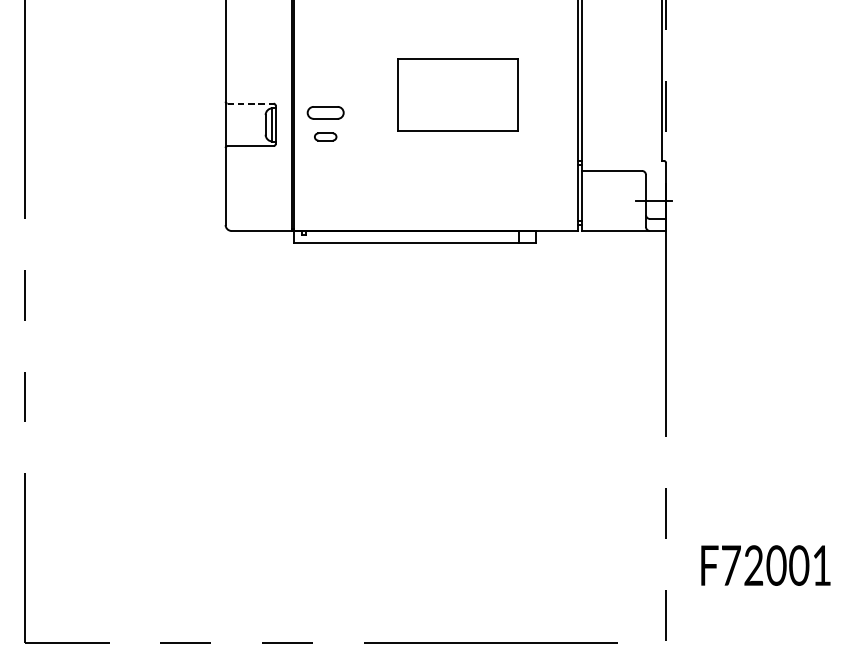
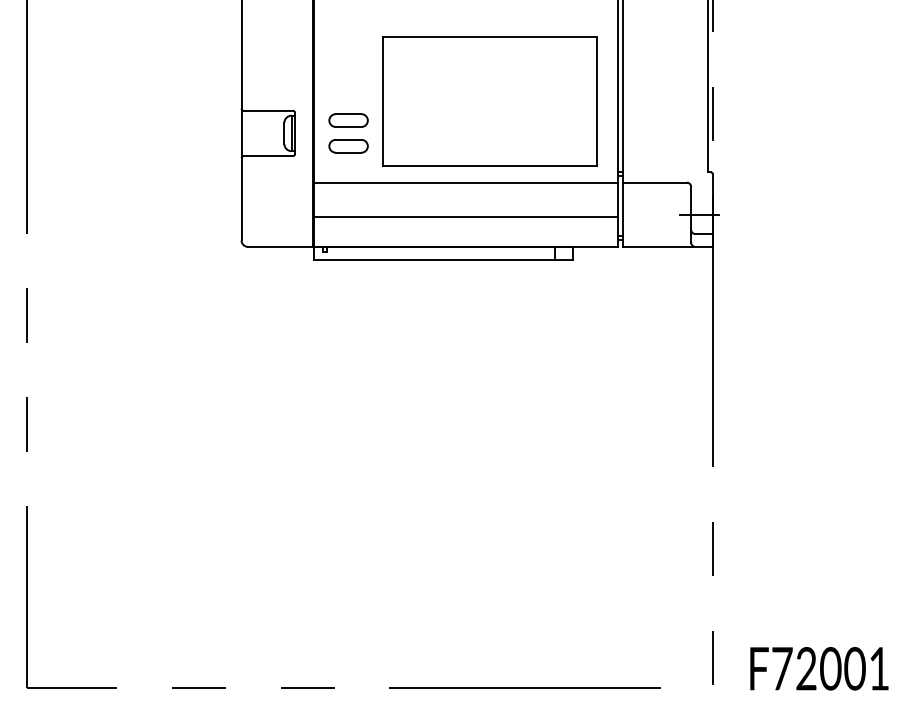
part: (457, 95) -> (489, 101), size x1.67
line: (250, 103) -> (268, 110), dashed -> solid
part: (325, 137) -> (348, 146), size x1.67
line: (435, 170) -> (466, 182), added
line: (435, 202) -> (466, 216), added
text: (766, 565) -> (819, 668), moved

